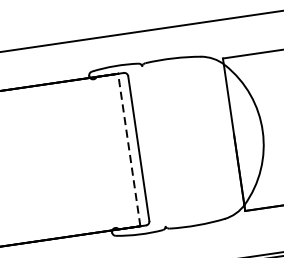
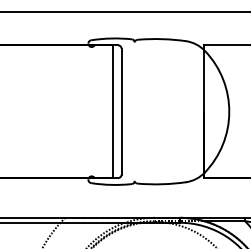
line: (129, 149) -> (113, 111), dashed -> solid

